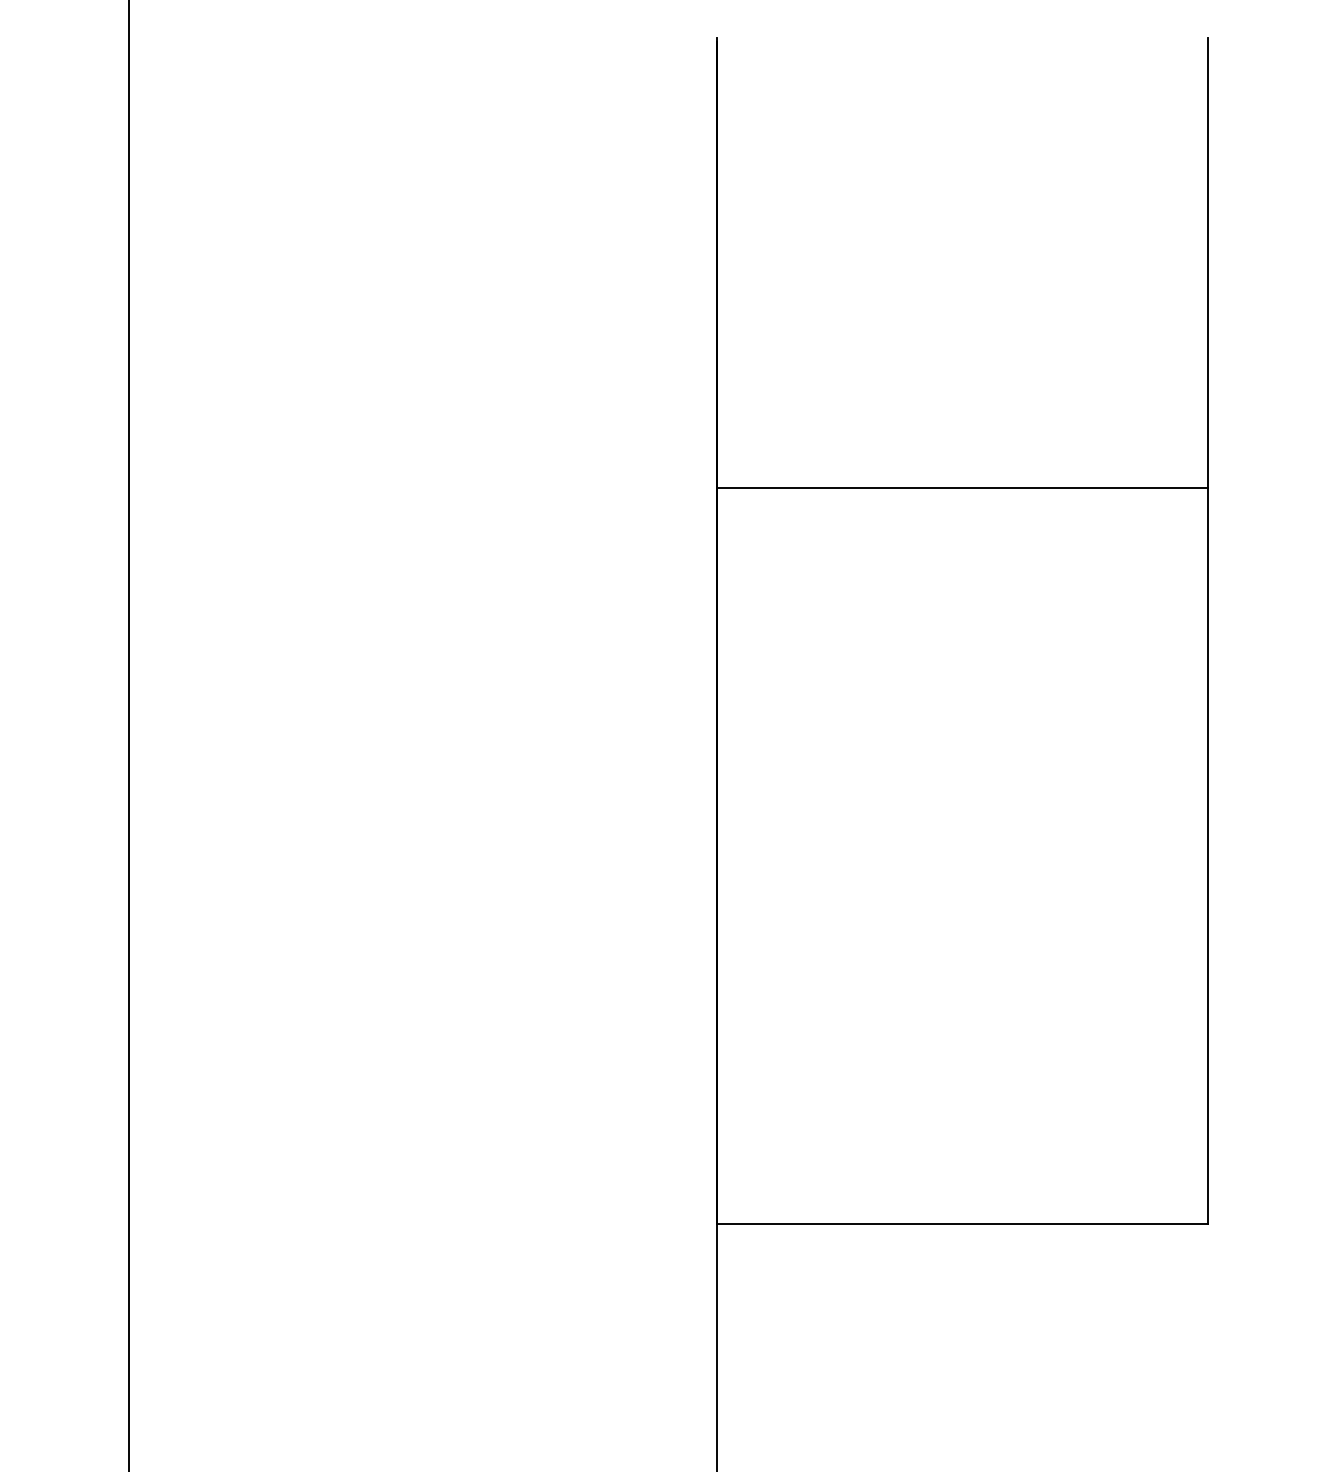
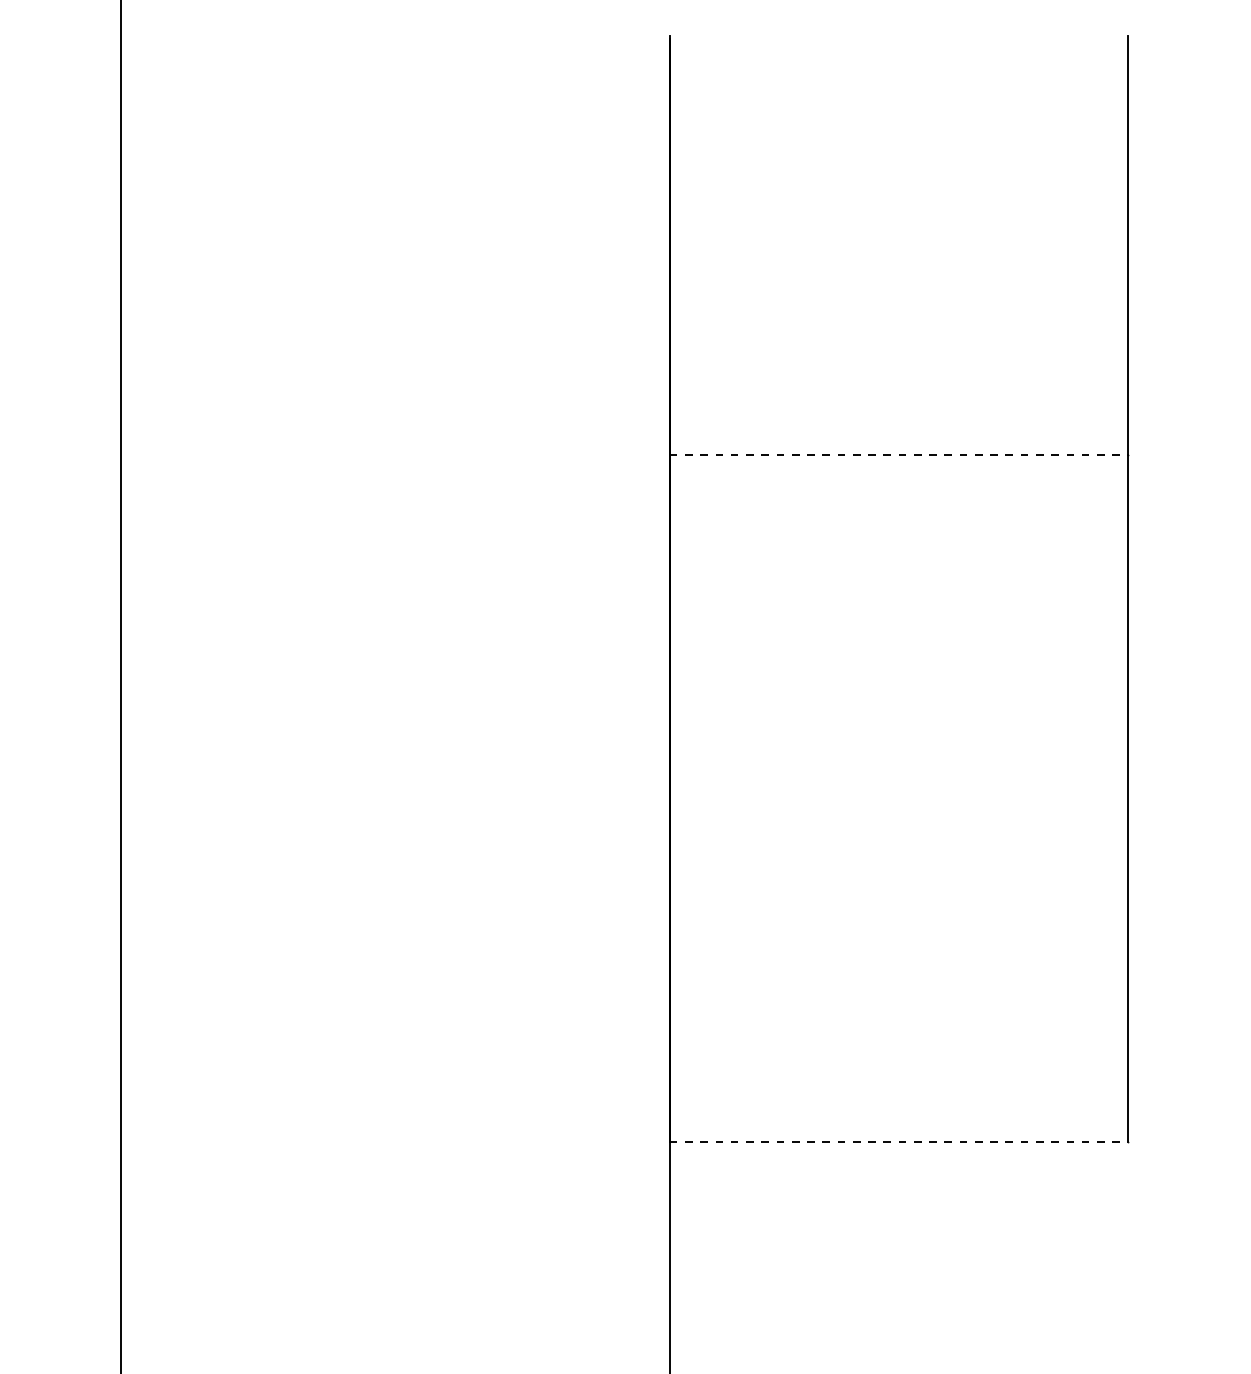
line: (962, 487) -> (898, 455), solid -> dashed
line: (962, 1224) -> (898, 1142), solid -> dashed

